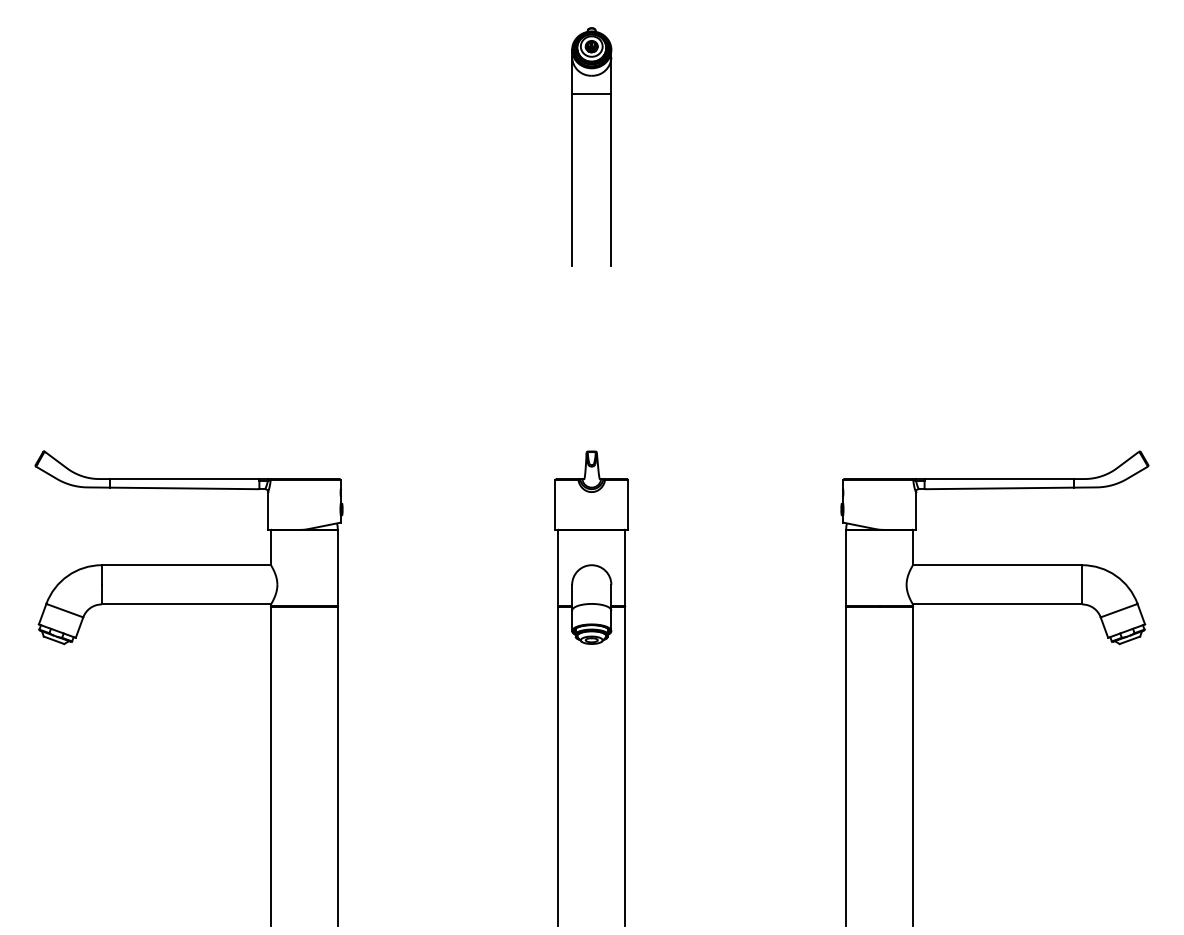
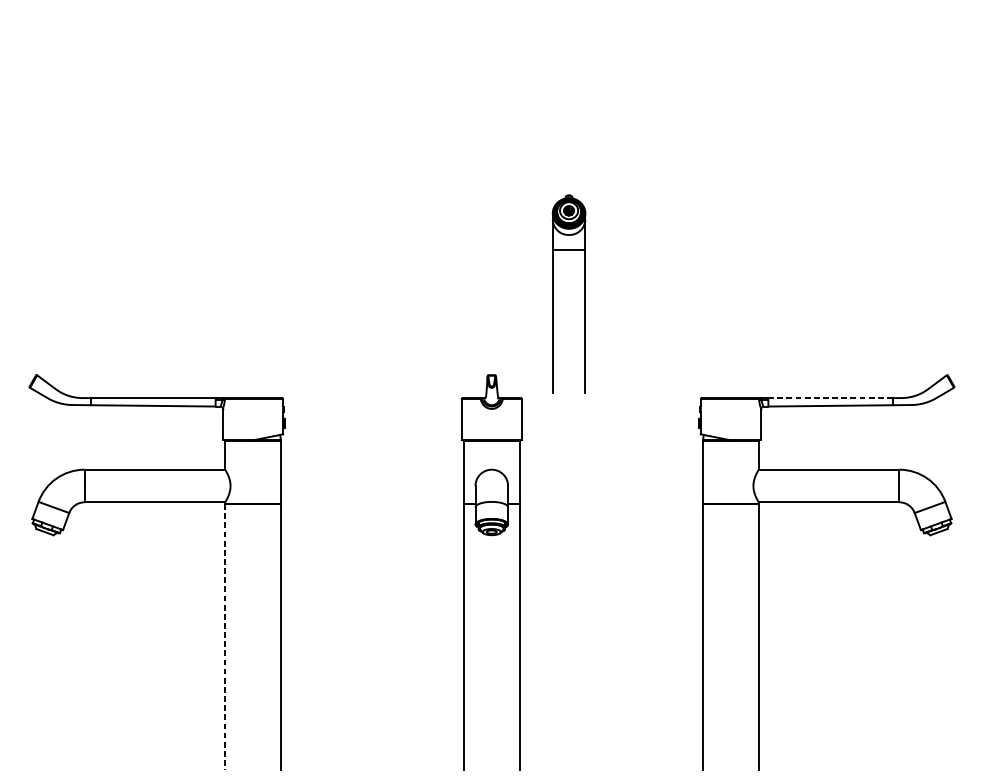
part: (572, 146) -> (553, 293), moved
line: (999, 479) -> (830, 398), solid -> dashed
line: (271, 766) -> (225, 636), solid -> dashed

